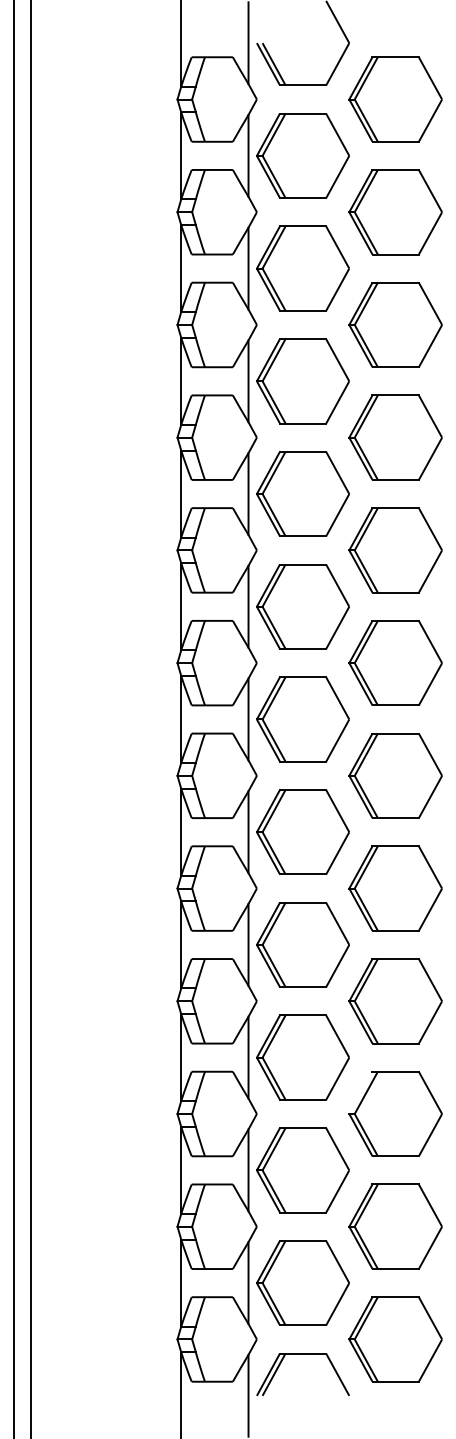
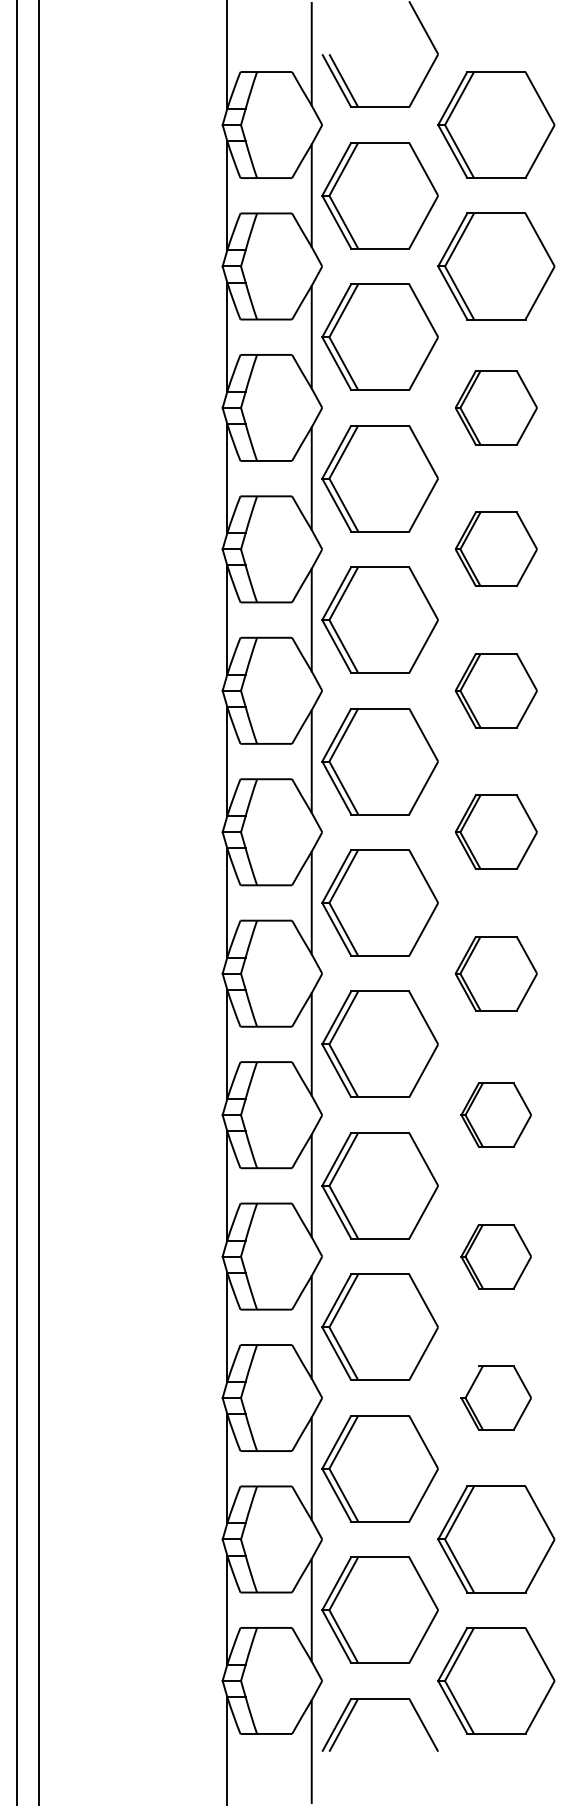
part: (395, 324) -> (496, 407), size x0.7
part: (395, 437) -> (496, 549), size x0.7
part: (395, 550) -> (496, 690), size x0.7
part: (395, 662) -> (496, 831), size x0.7
part: (395, 775) -> (496, 973), size x0.7
part: (395, 888) -> (496, 1115), size x0.6
part: (395, 1001) -> (496, 1256), size x0.6
part: (395, 1113) -> (496, 1397), size x0.6

